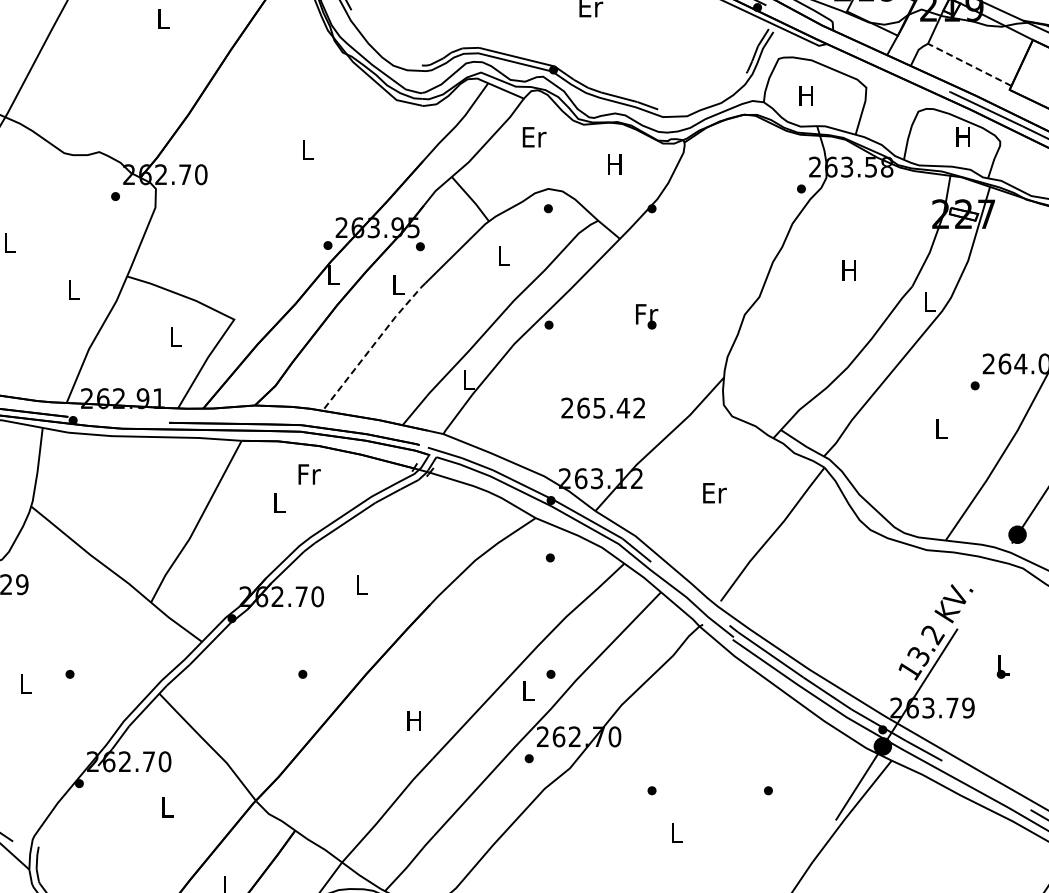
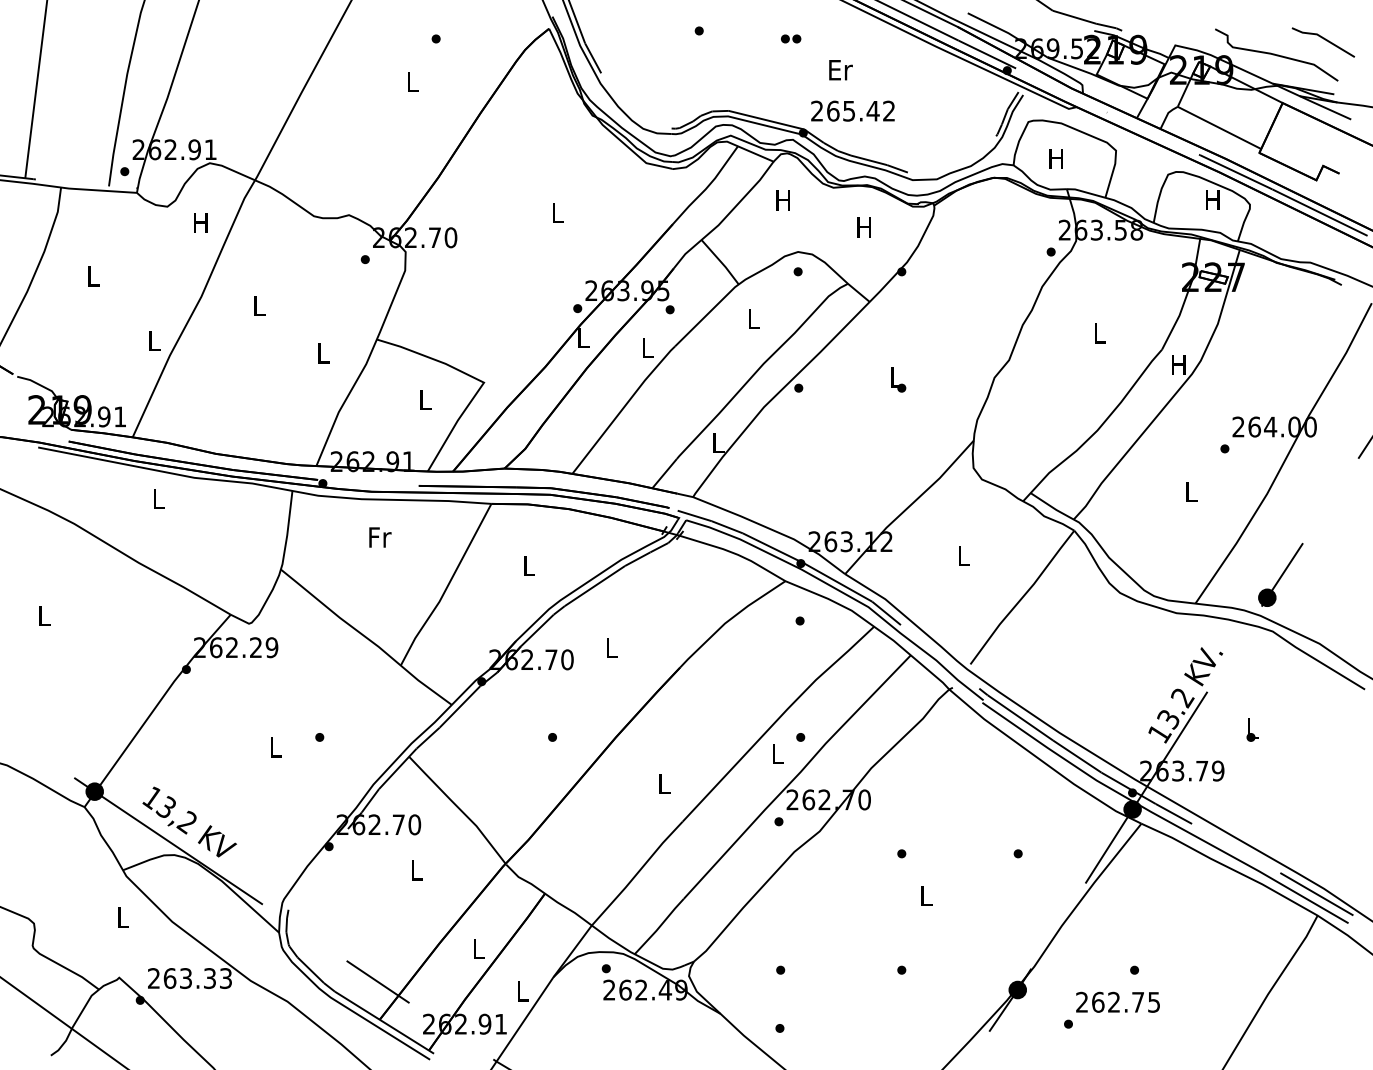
line: (969, 64) -> (1219, 127), dashed -> solid
text: (534, 137) -> (784, 200), Er -> H
text: (848, 270) -> (1098, 333), H -> L
text: (928, 301) -> (1178, 364), L -> H
text: (646, 314) -> (896, 377), Fr -> L
line: (373, 344) -> (623, 407), dashed -> solid
text: (602, 407) -> (852, 110), moved
text: (309, 474) -> (380, 537), moved
text: (714, 493) -> (964, 556), Er -> L
text: (413, 720) -> (663, 783), H -> L

